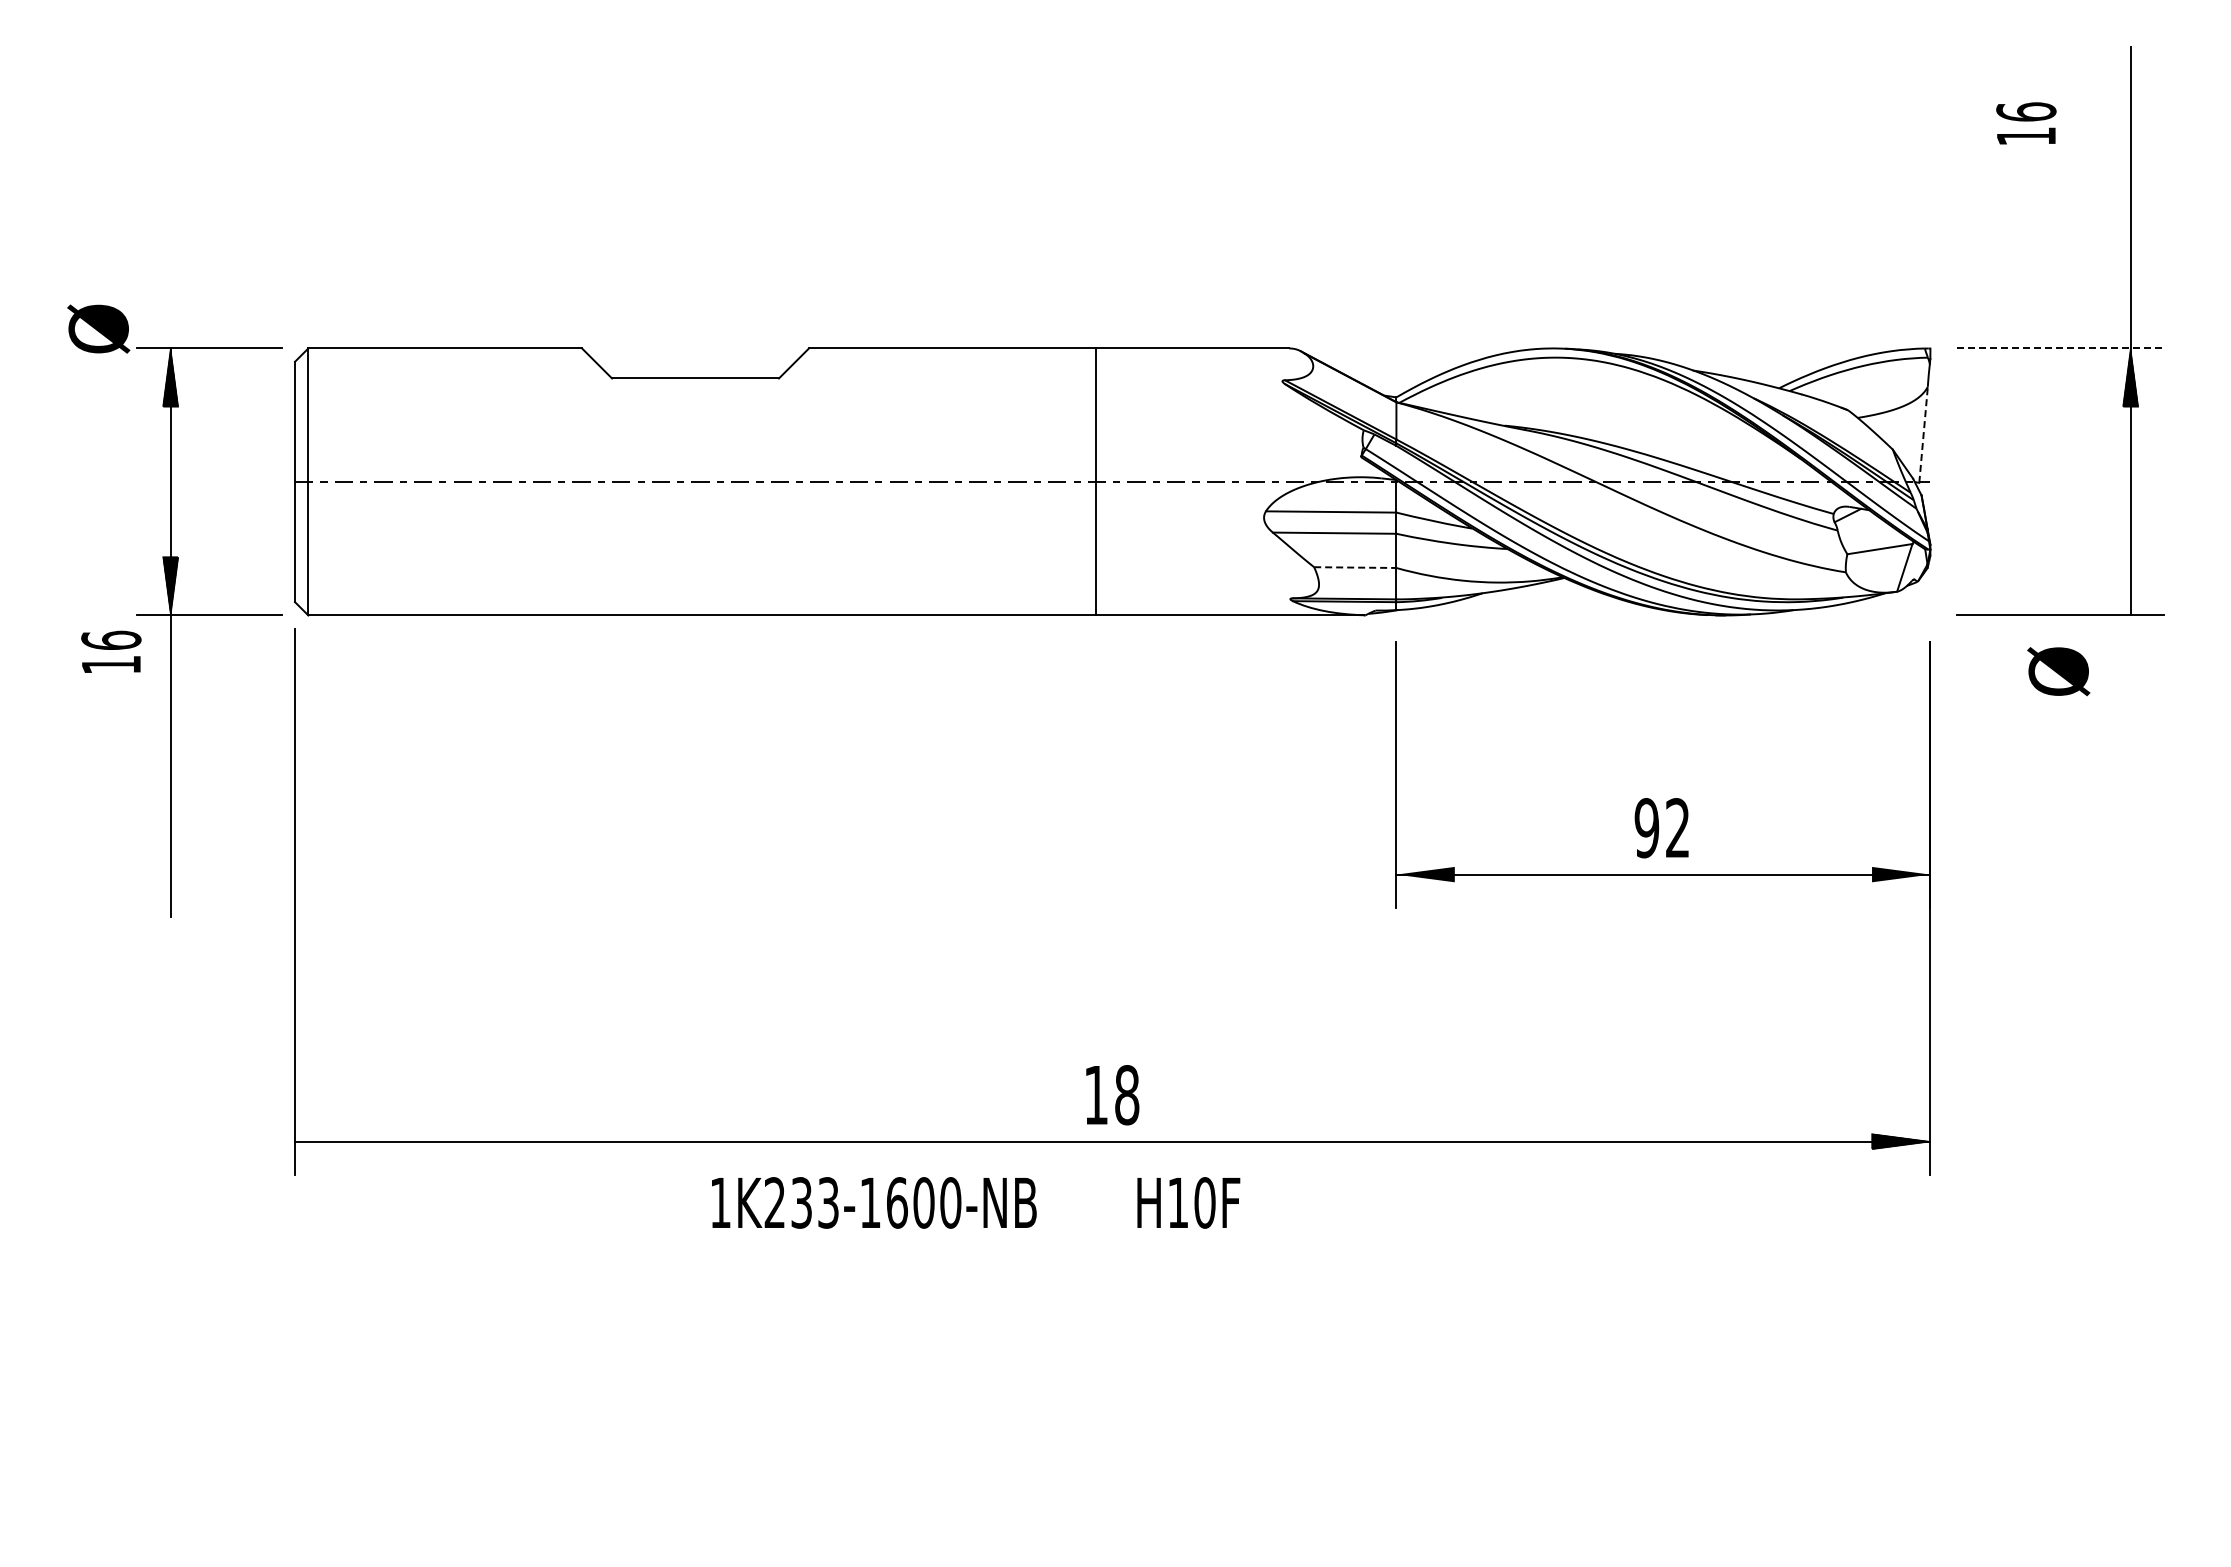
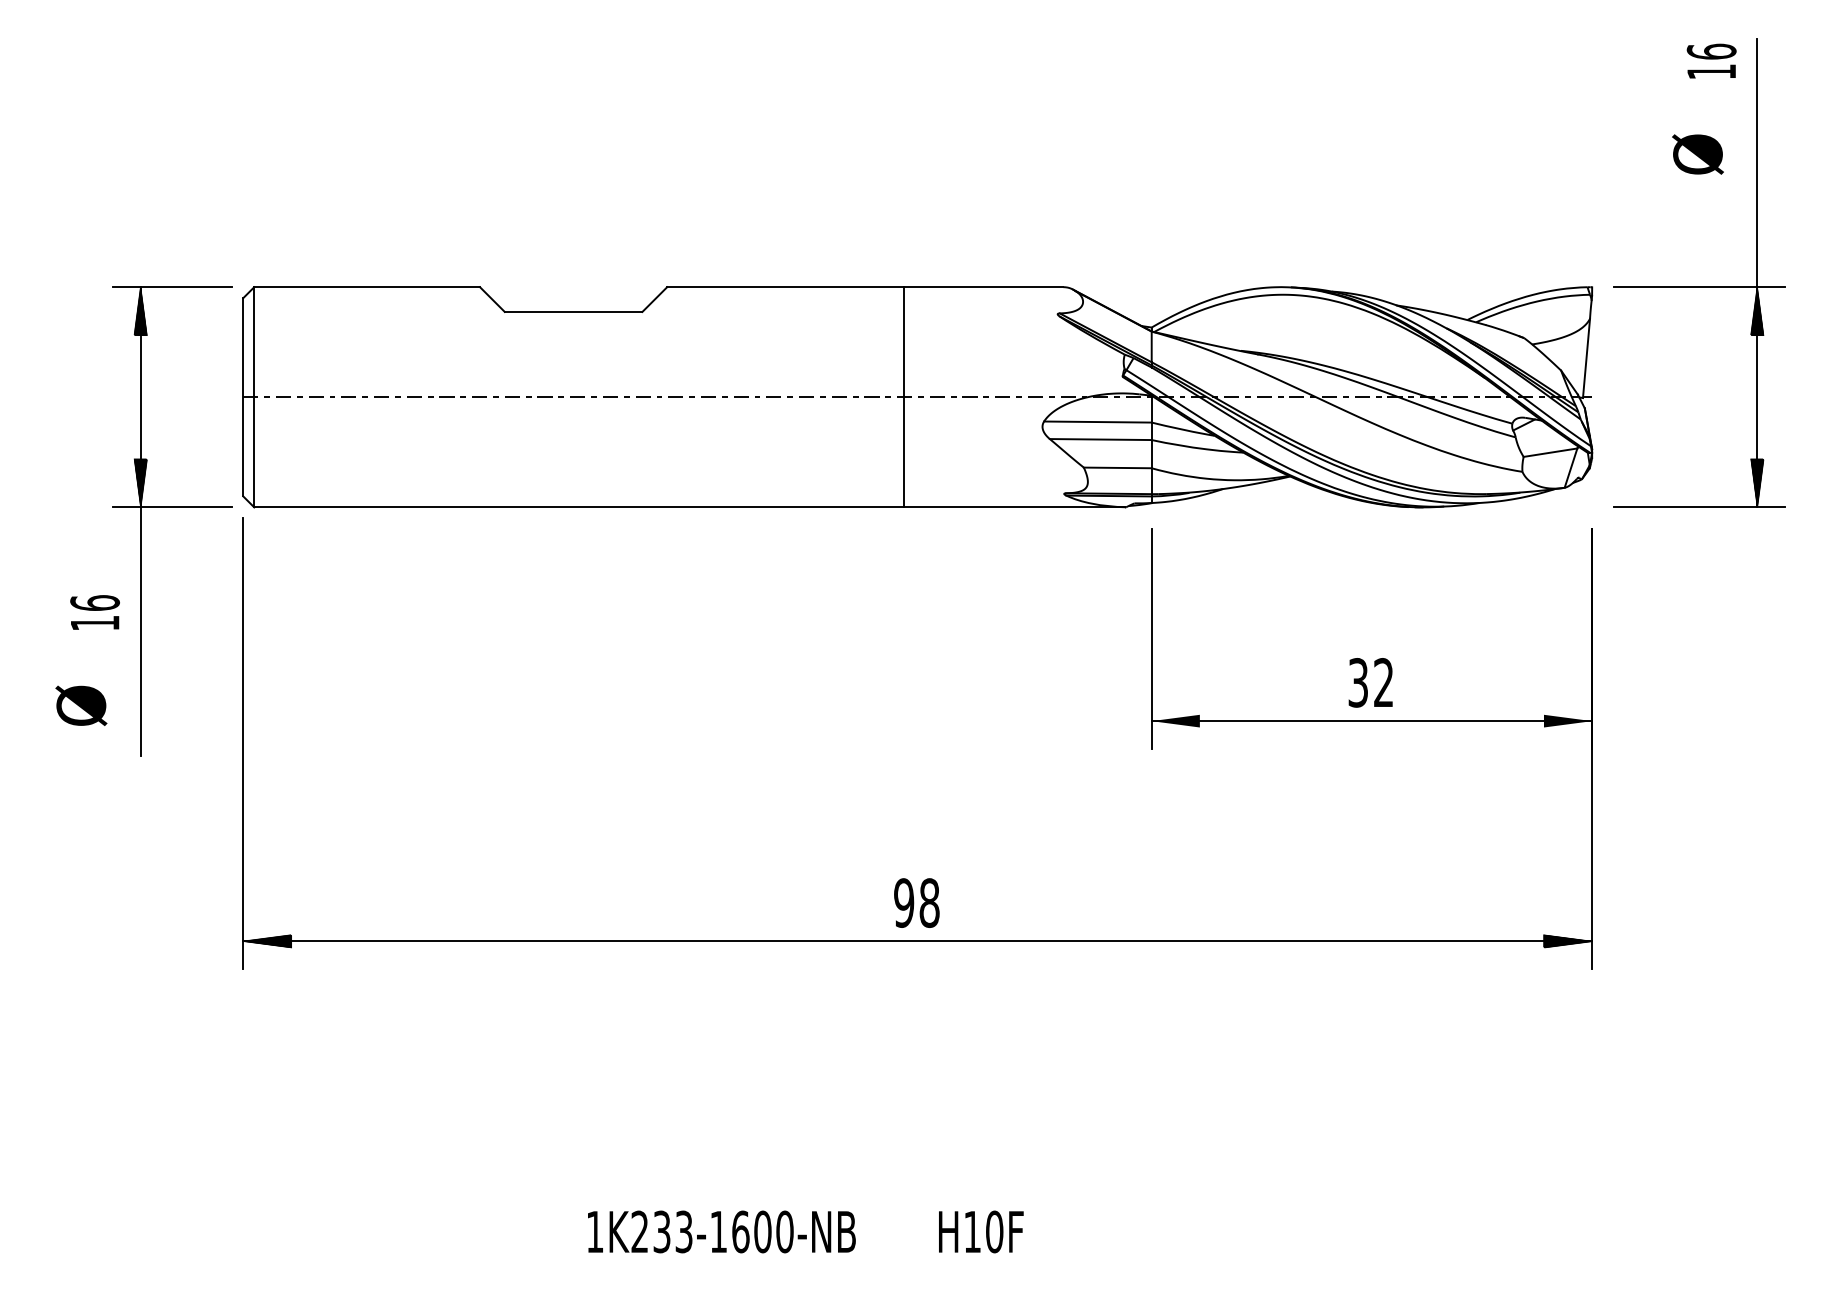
text: (2026, 123) -> (1711, 61), moved
text: (98, 328) -> (81, 705), moved
line: (2060, 348) -> (1699, 287), dashed -> solid
line: (1923, 434) -> (1586, 358), dashed -> solid
line: (1355, 567) -> (1117, 467), dashed -> solid
hatch: (2130, 586) -> (1757, 483), added
text: (111, 651) -> (95, 612), moved
text: (2058, 671) -> (1697, 154), moved
text: (1646, 828) -> (1357, 683), 92 -> 32
text: (1096, 1095) -> (904, 903), 18 -> 98
hatch: (324, 1141) -> (267, 941), added
text: (976, 1202) -> (806, 1231), moved

